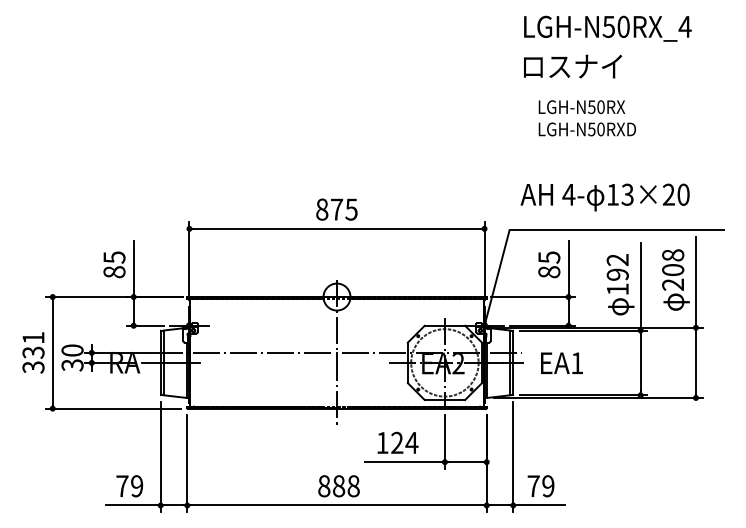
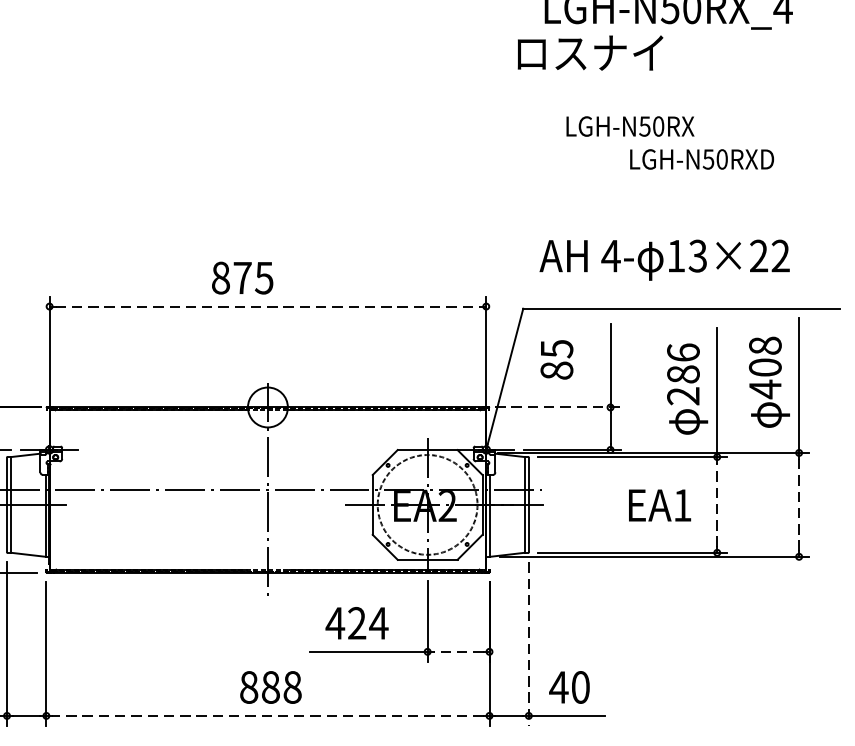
text: (573, 66) -> (591, 52), moved
text: (586, 129) -> (700, 159), moved
text: (683, 194) -> (780, 255), 13×20 -> 13×22
text: (336, 209) -> (242, 277), moved
line: (337, 228) -> (268, 306), solid -> dashed
text: (549, 264) -> (557, 359), moved
text: (617, 274) -> (683, 374), 192 -> 286
text: (672, 284) -> (764, 388), 208 -> 408
line: (533, 297) -> (558, 408), solid -> dashed
text: (561, 362) -> (659, 504), moved
line: (640, 362) -> (717, 504), solid -> dashed
line: (695, 362) -> (798, 504), solid -> dashed
text: (382, 442) -> (335, 622), 124 -> 424
line: (513, 457) -> (529, 644), solid -> dashed
line: (465, 462) -> (458, 652), solid -> dashed
text: (540, 486) -> (569, 687), 79 -> 40
line: (337, 505) -> (268, 715), solid -> dashed

